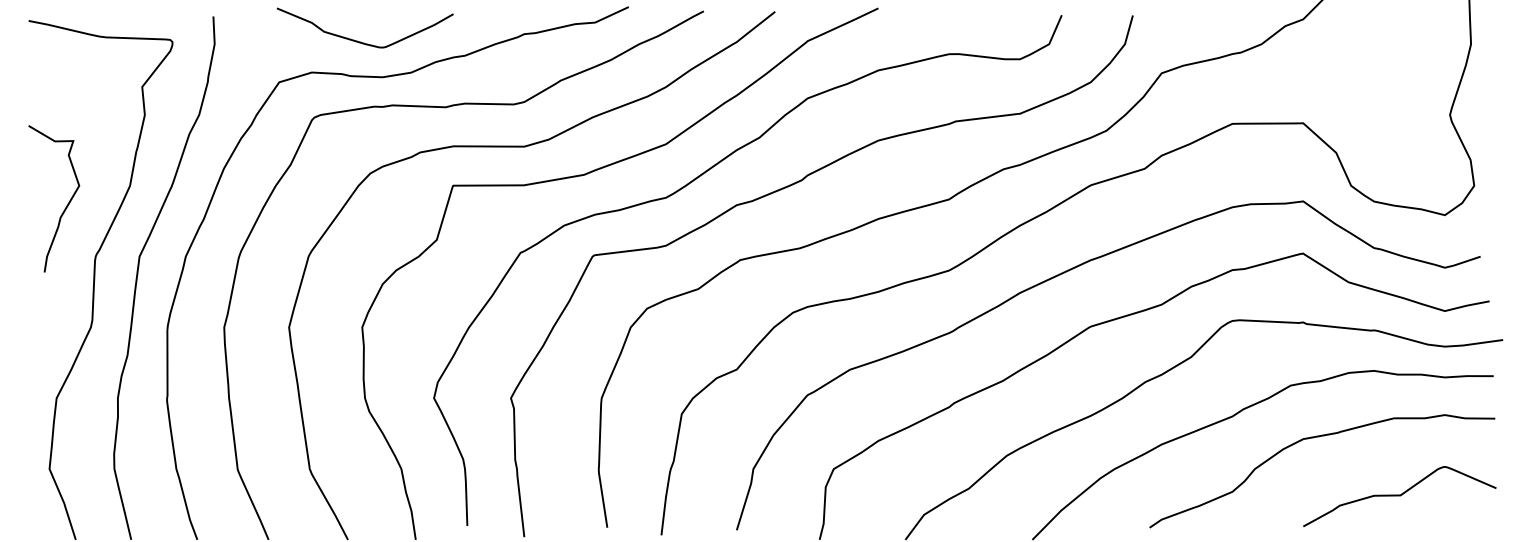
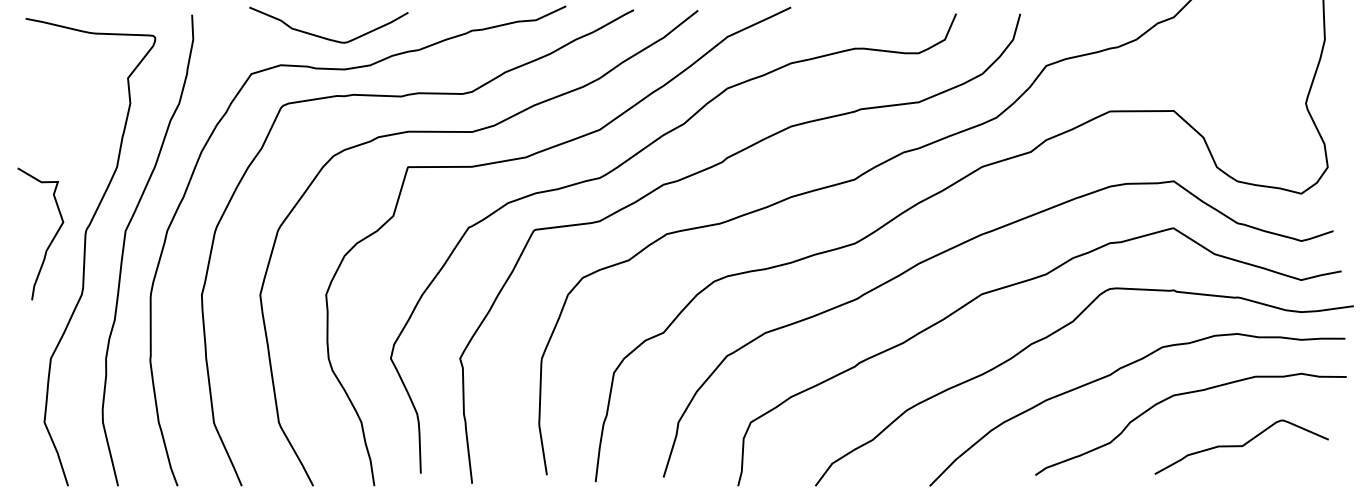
curve: (67, 203) -> (52, 238), moved
curve: (1399, 495) -> (1241, 446), moved

